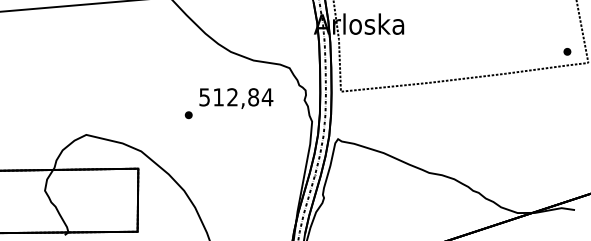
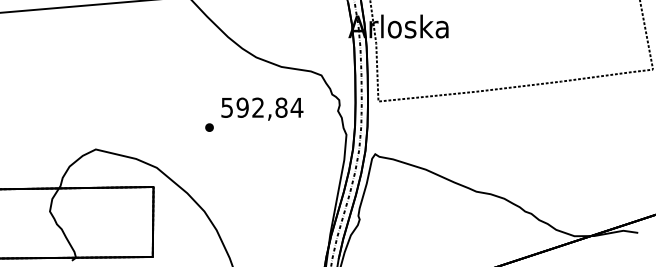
part: (567, 51) -> (629, 56), removed
text: (218, 97) -> (242, 107), 512,84 -> 592,84

